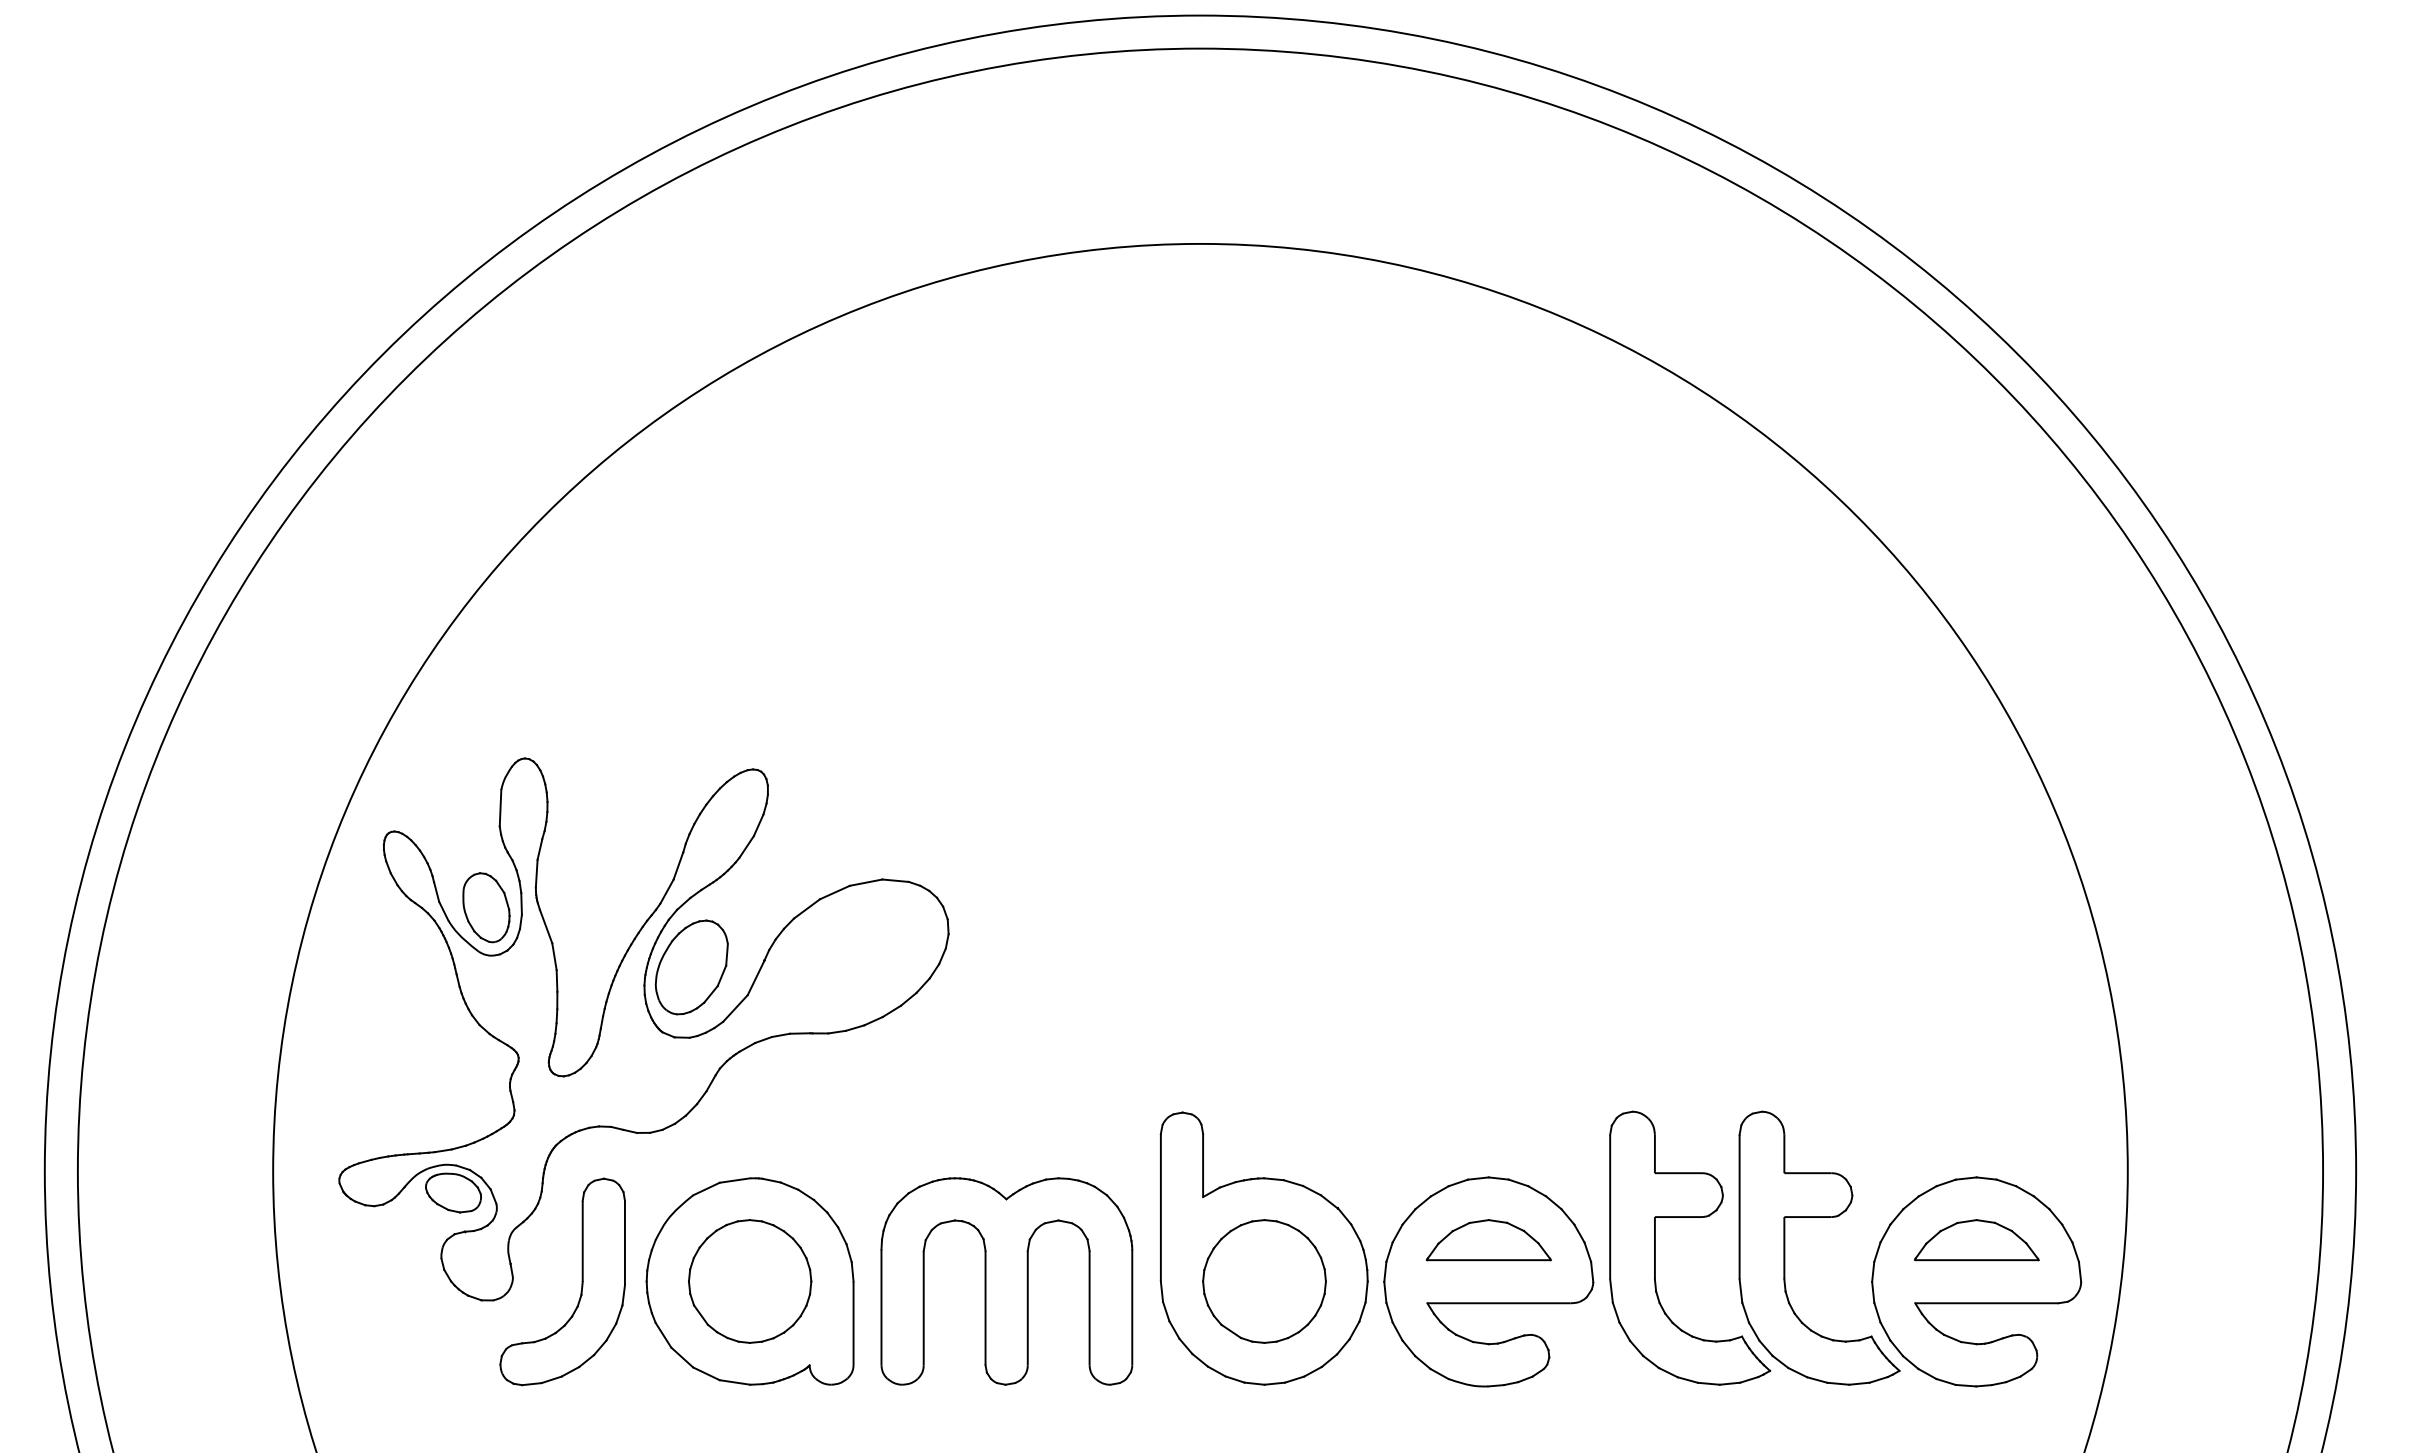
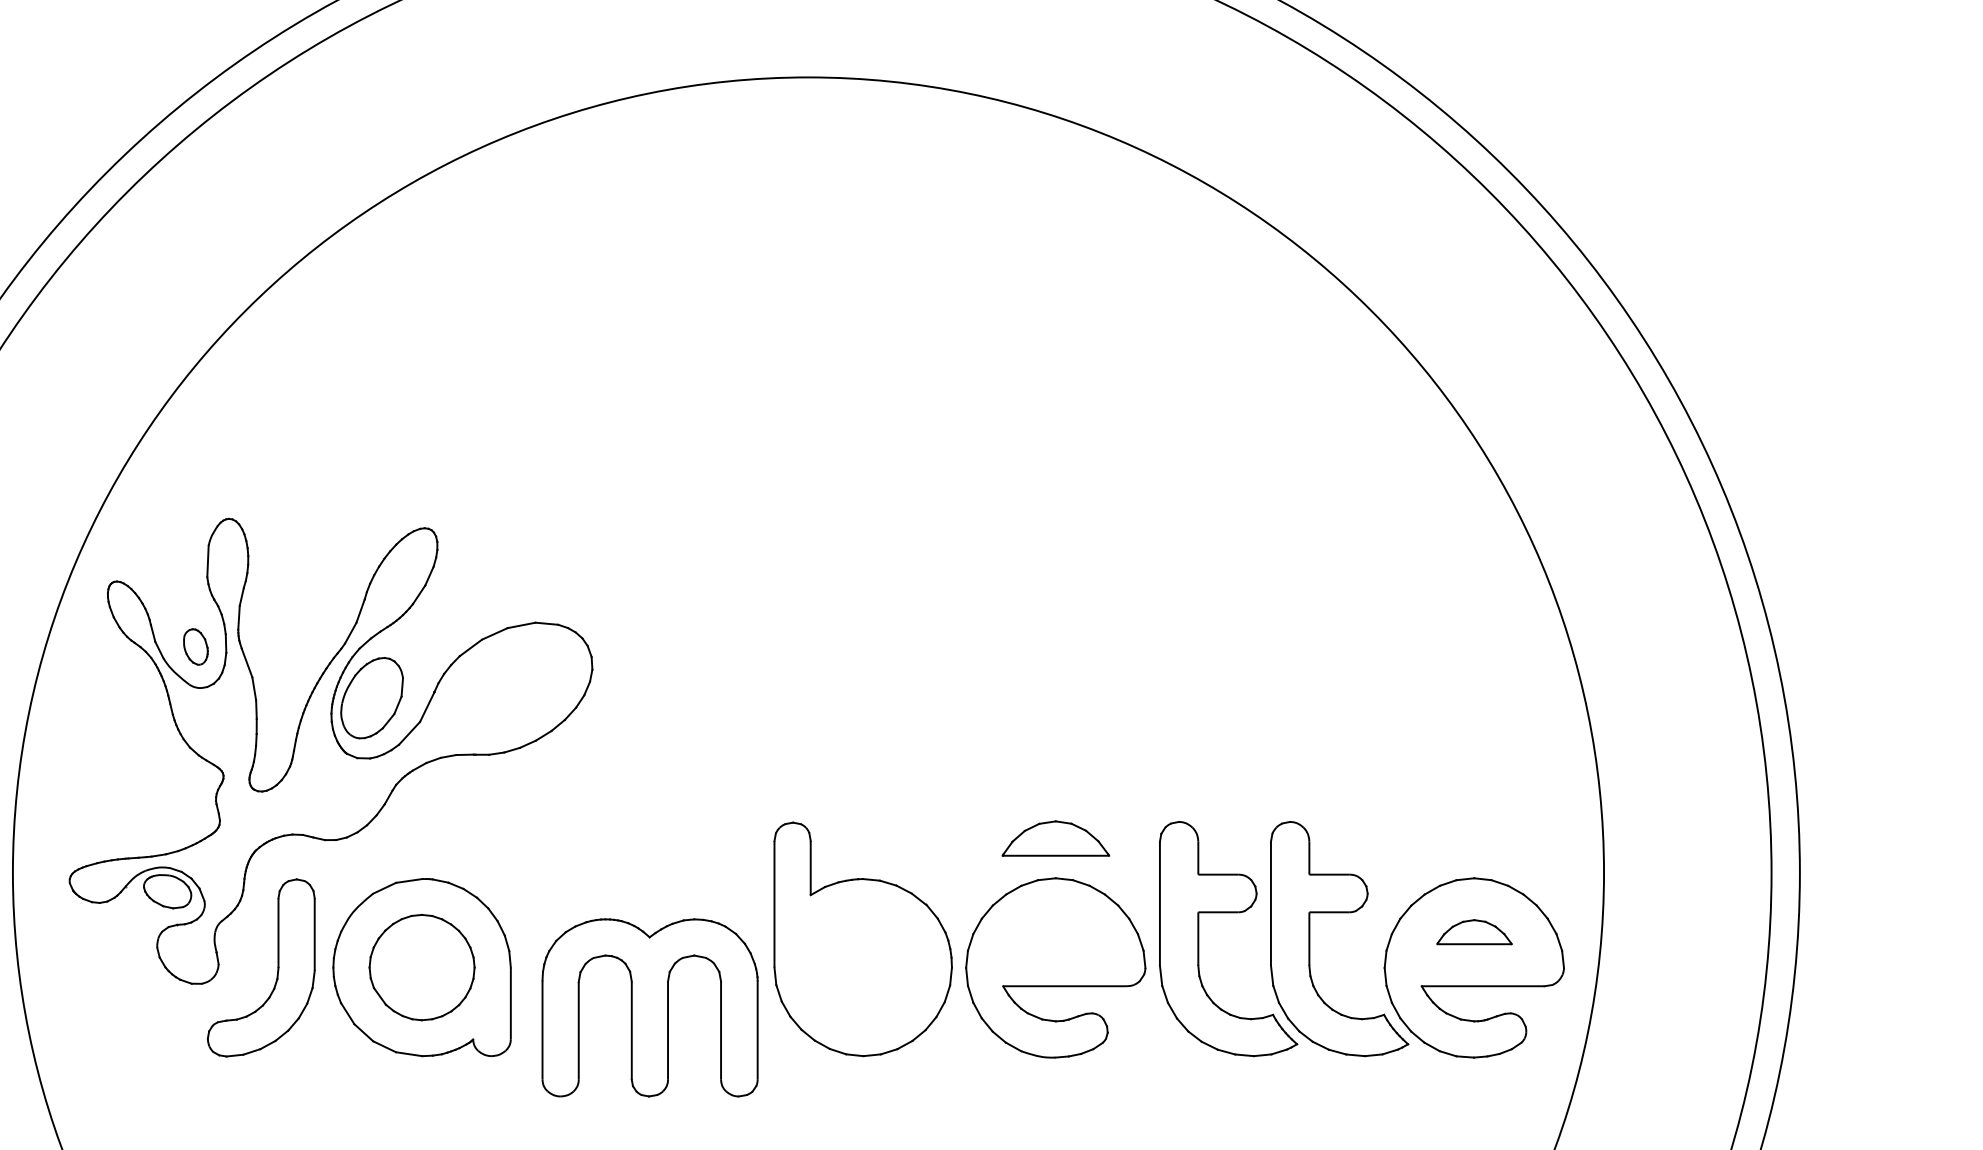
part: (486, 907) -> (195, 646), size x0.6
part: (1488, 1240) -> (1055, 838), moved
part: (1976, 1240) -> (1474, 932), size x0.7
part: (1006, 1281) -> (649, 1007), moved
part: (1264, 1281) -> (863, 967), removed

